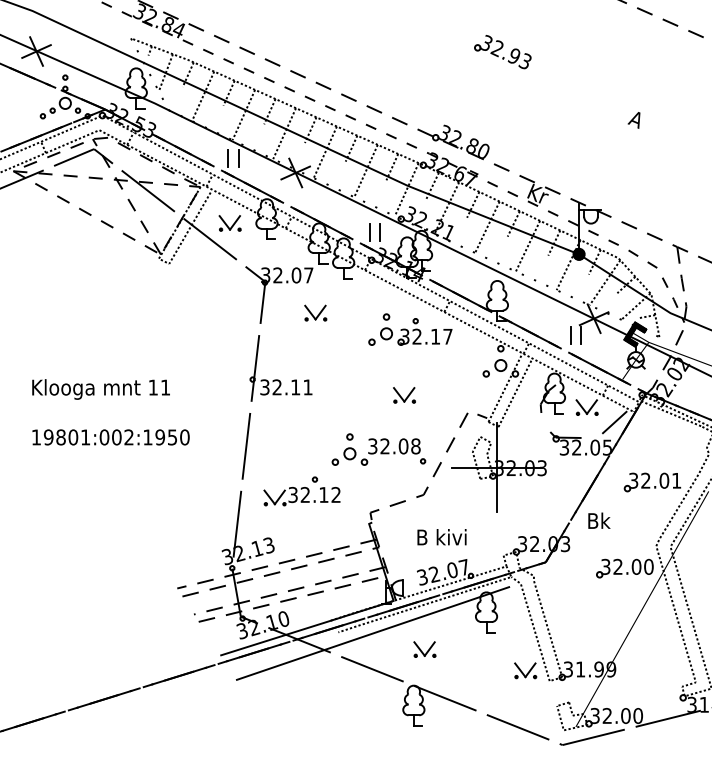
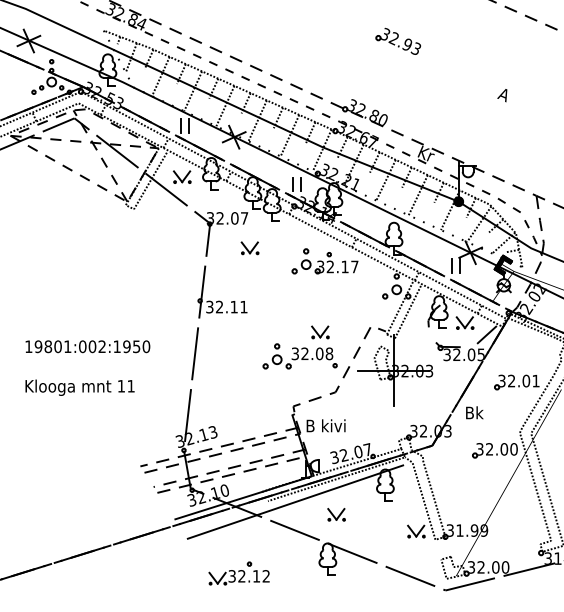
text: (100, 389) -> (79, 387), moved
part: (404, 395) -> (320, 332), moved
part: (301, 491) -> (238, 573), moved
text: (441, 536) -> (325, 425), moved

